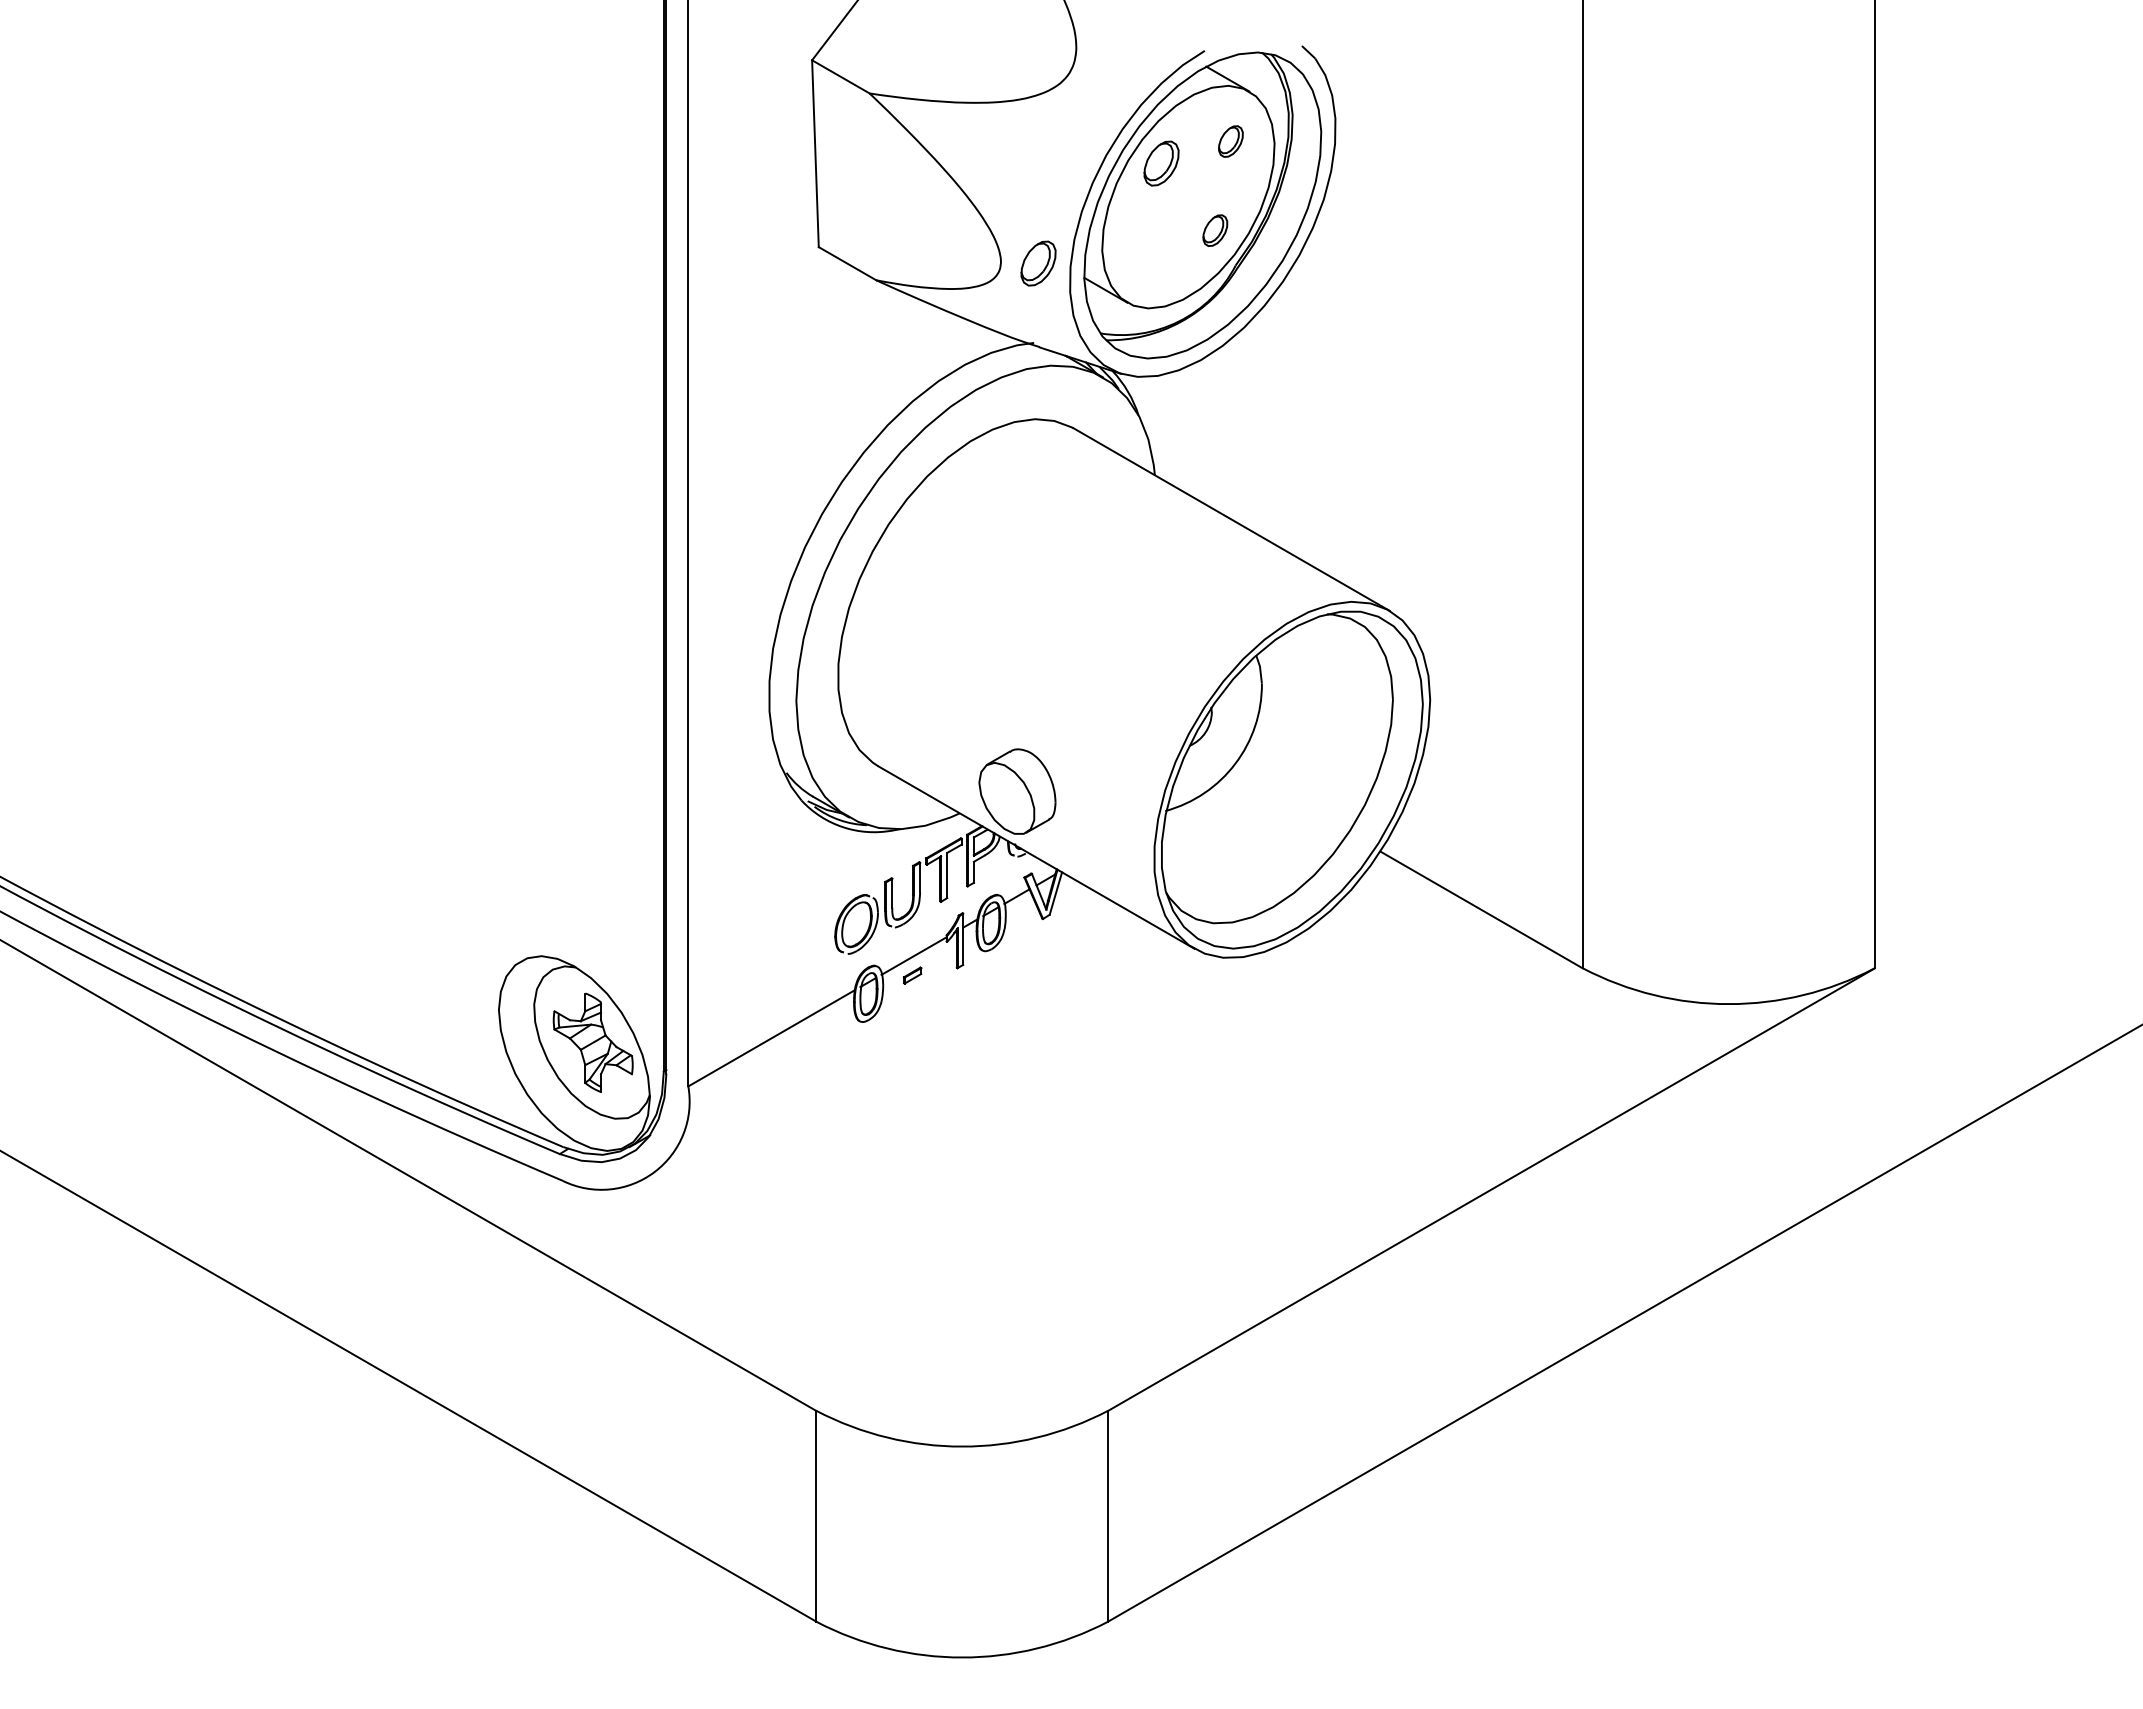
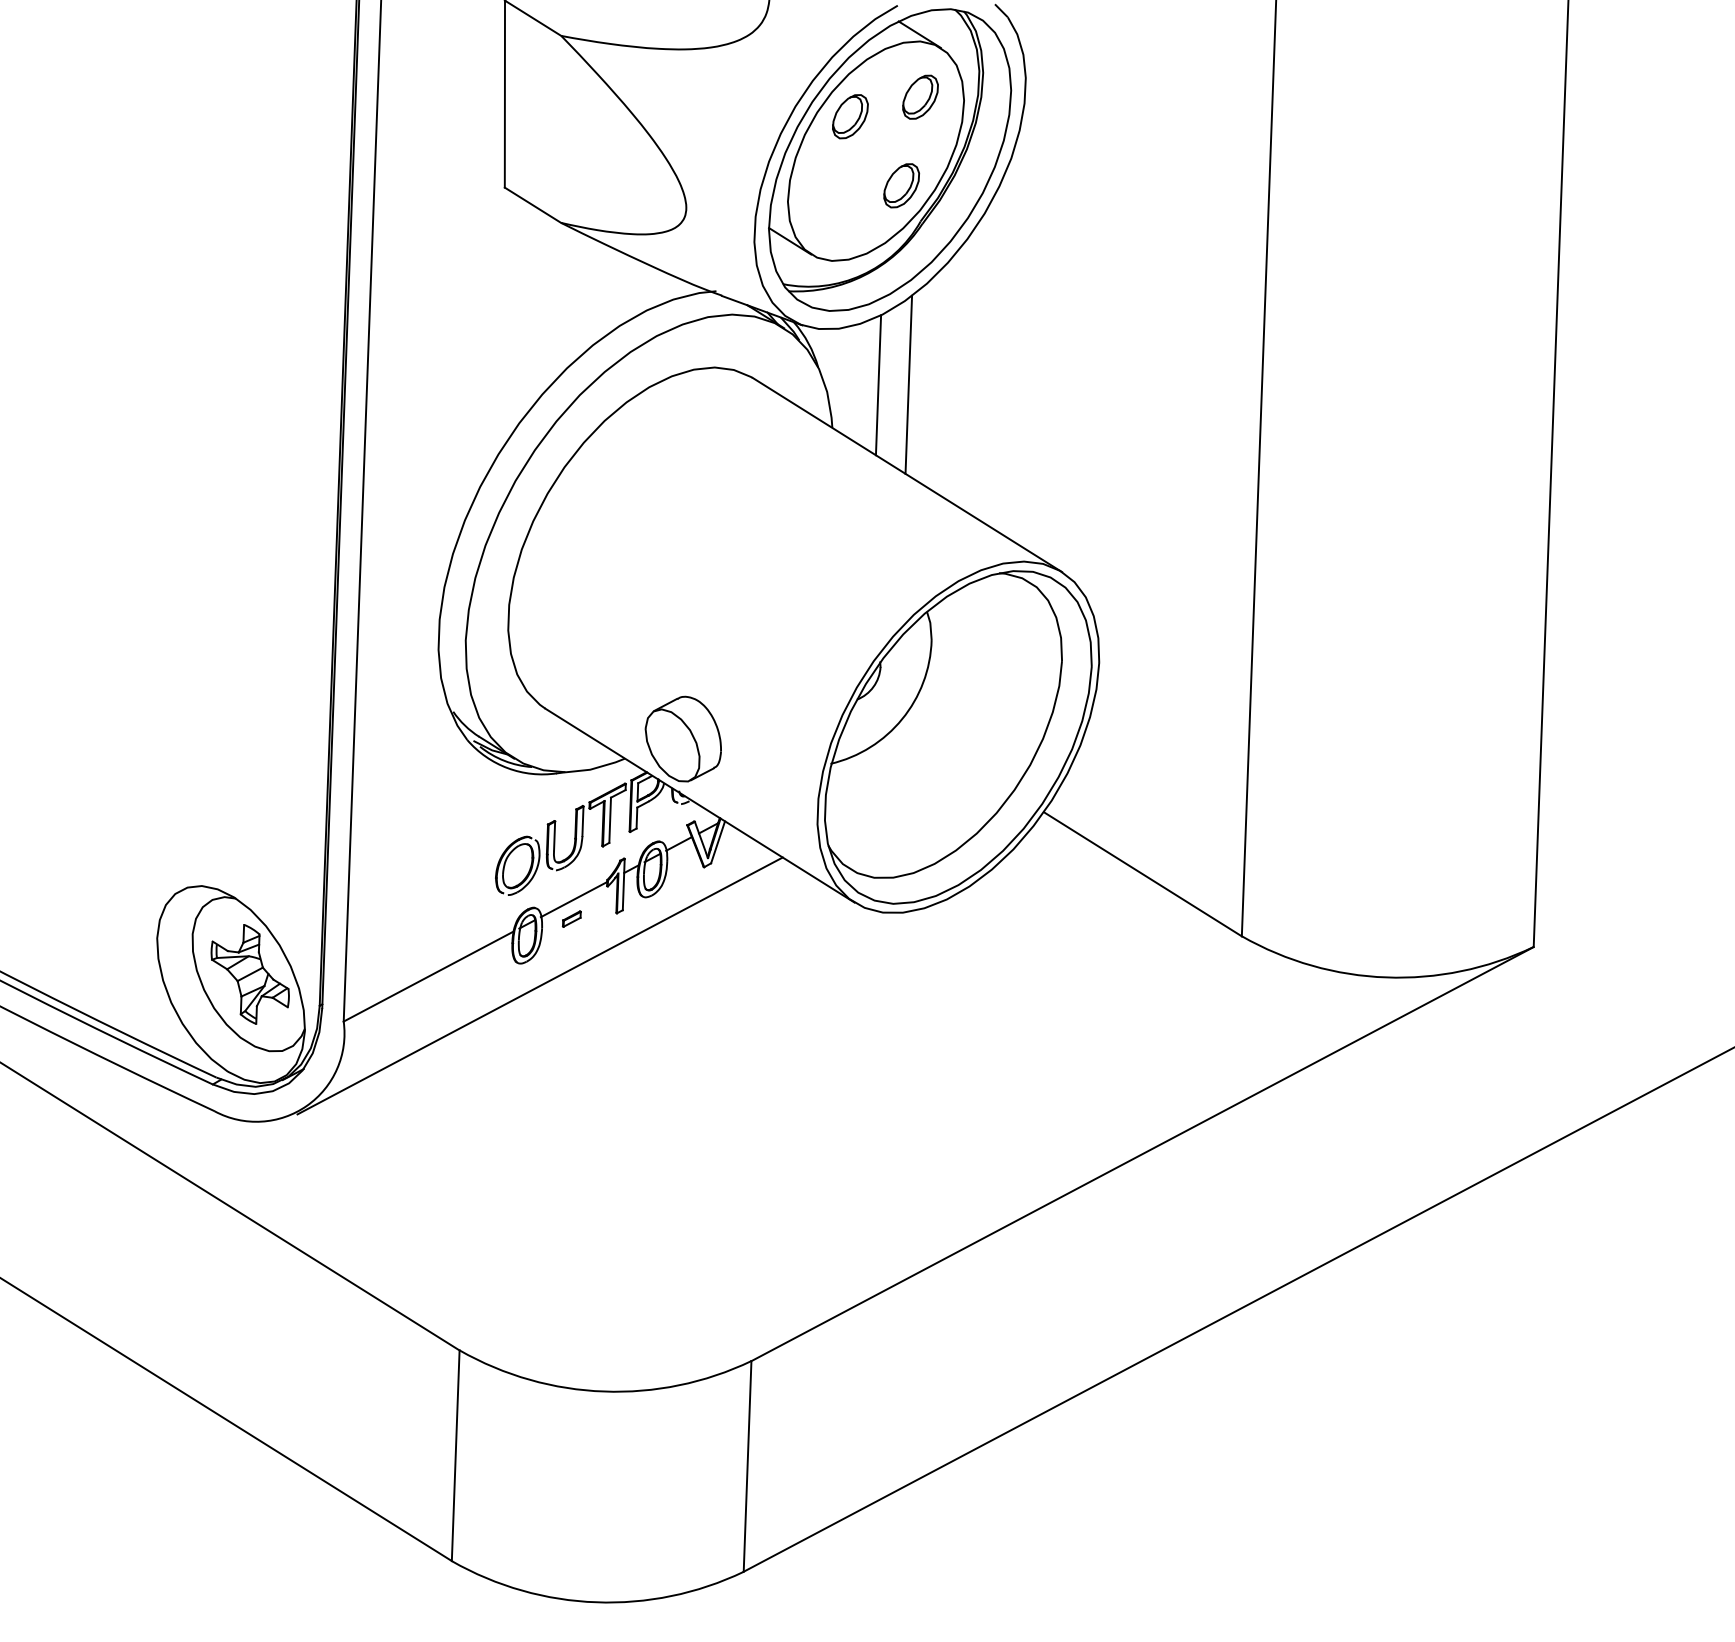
part: (1230, 141) -> (920, 97), size x1.43
part: (1215, 230) -> (901, 185), size x1.43
part: (1038, 263) -> (723, 212), removed
line: (1229, 429) -> (908, 384), added
line: (1199, 430) -> (878, 384), added
line: (883, 1043) -> (540, 985), added

